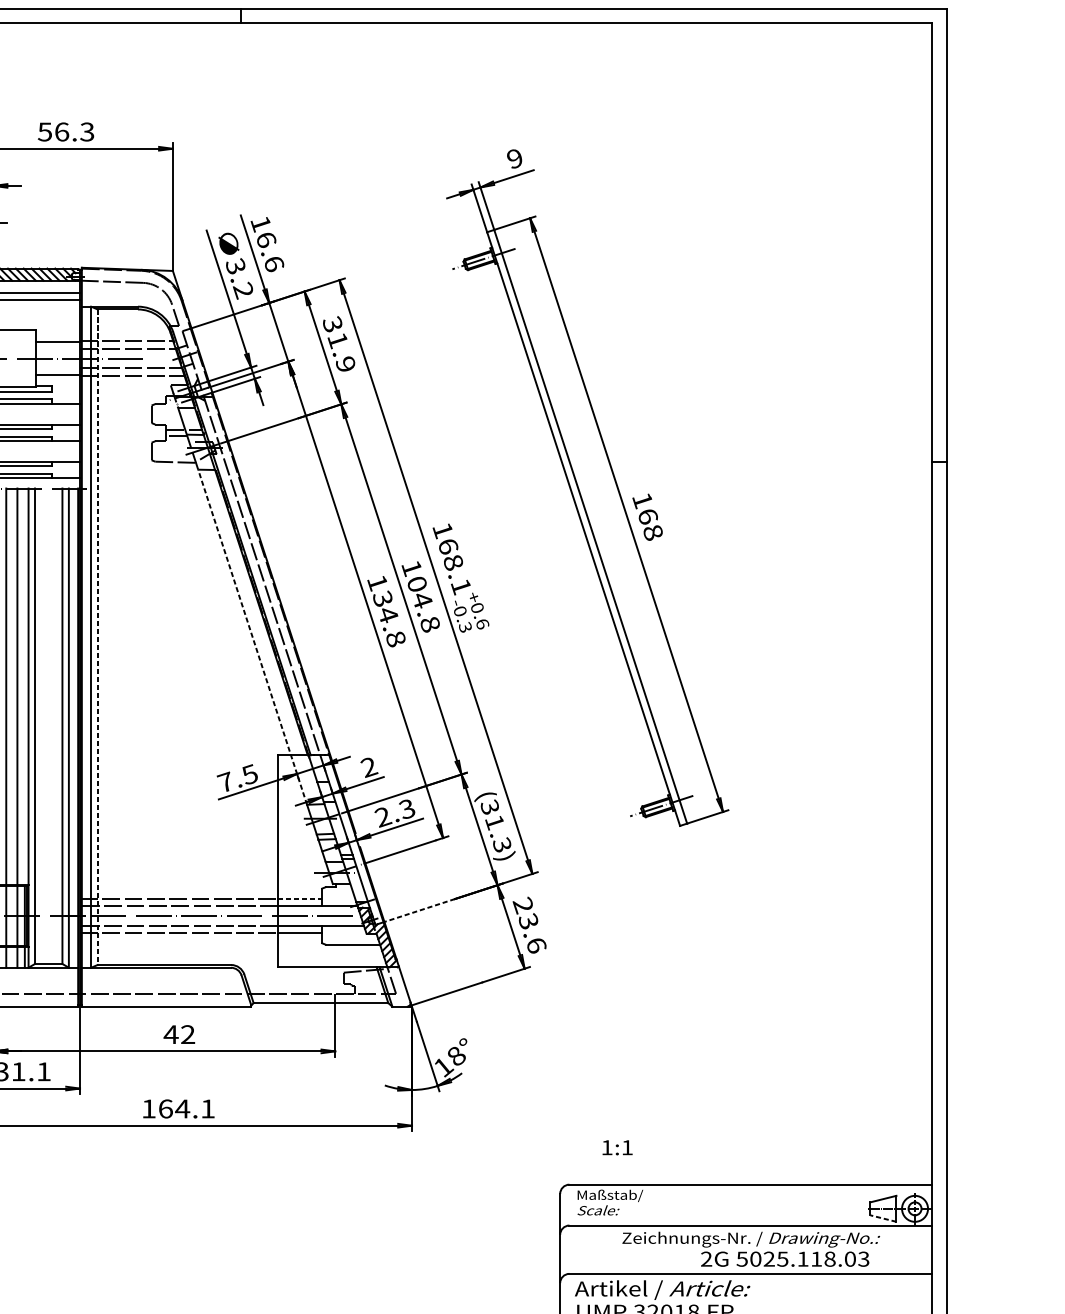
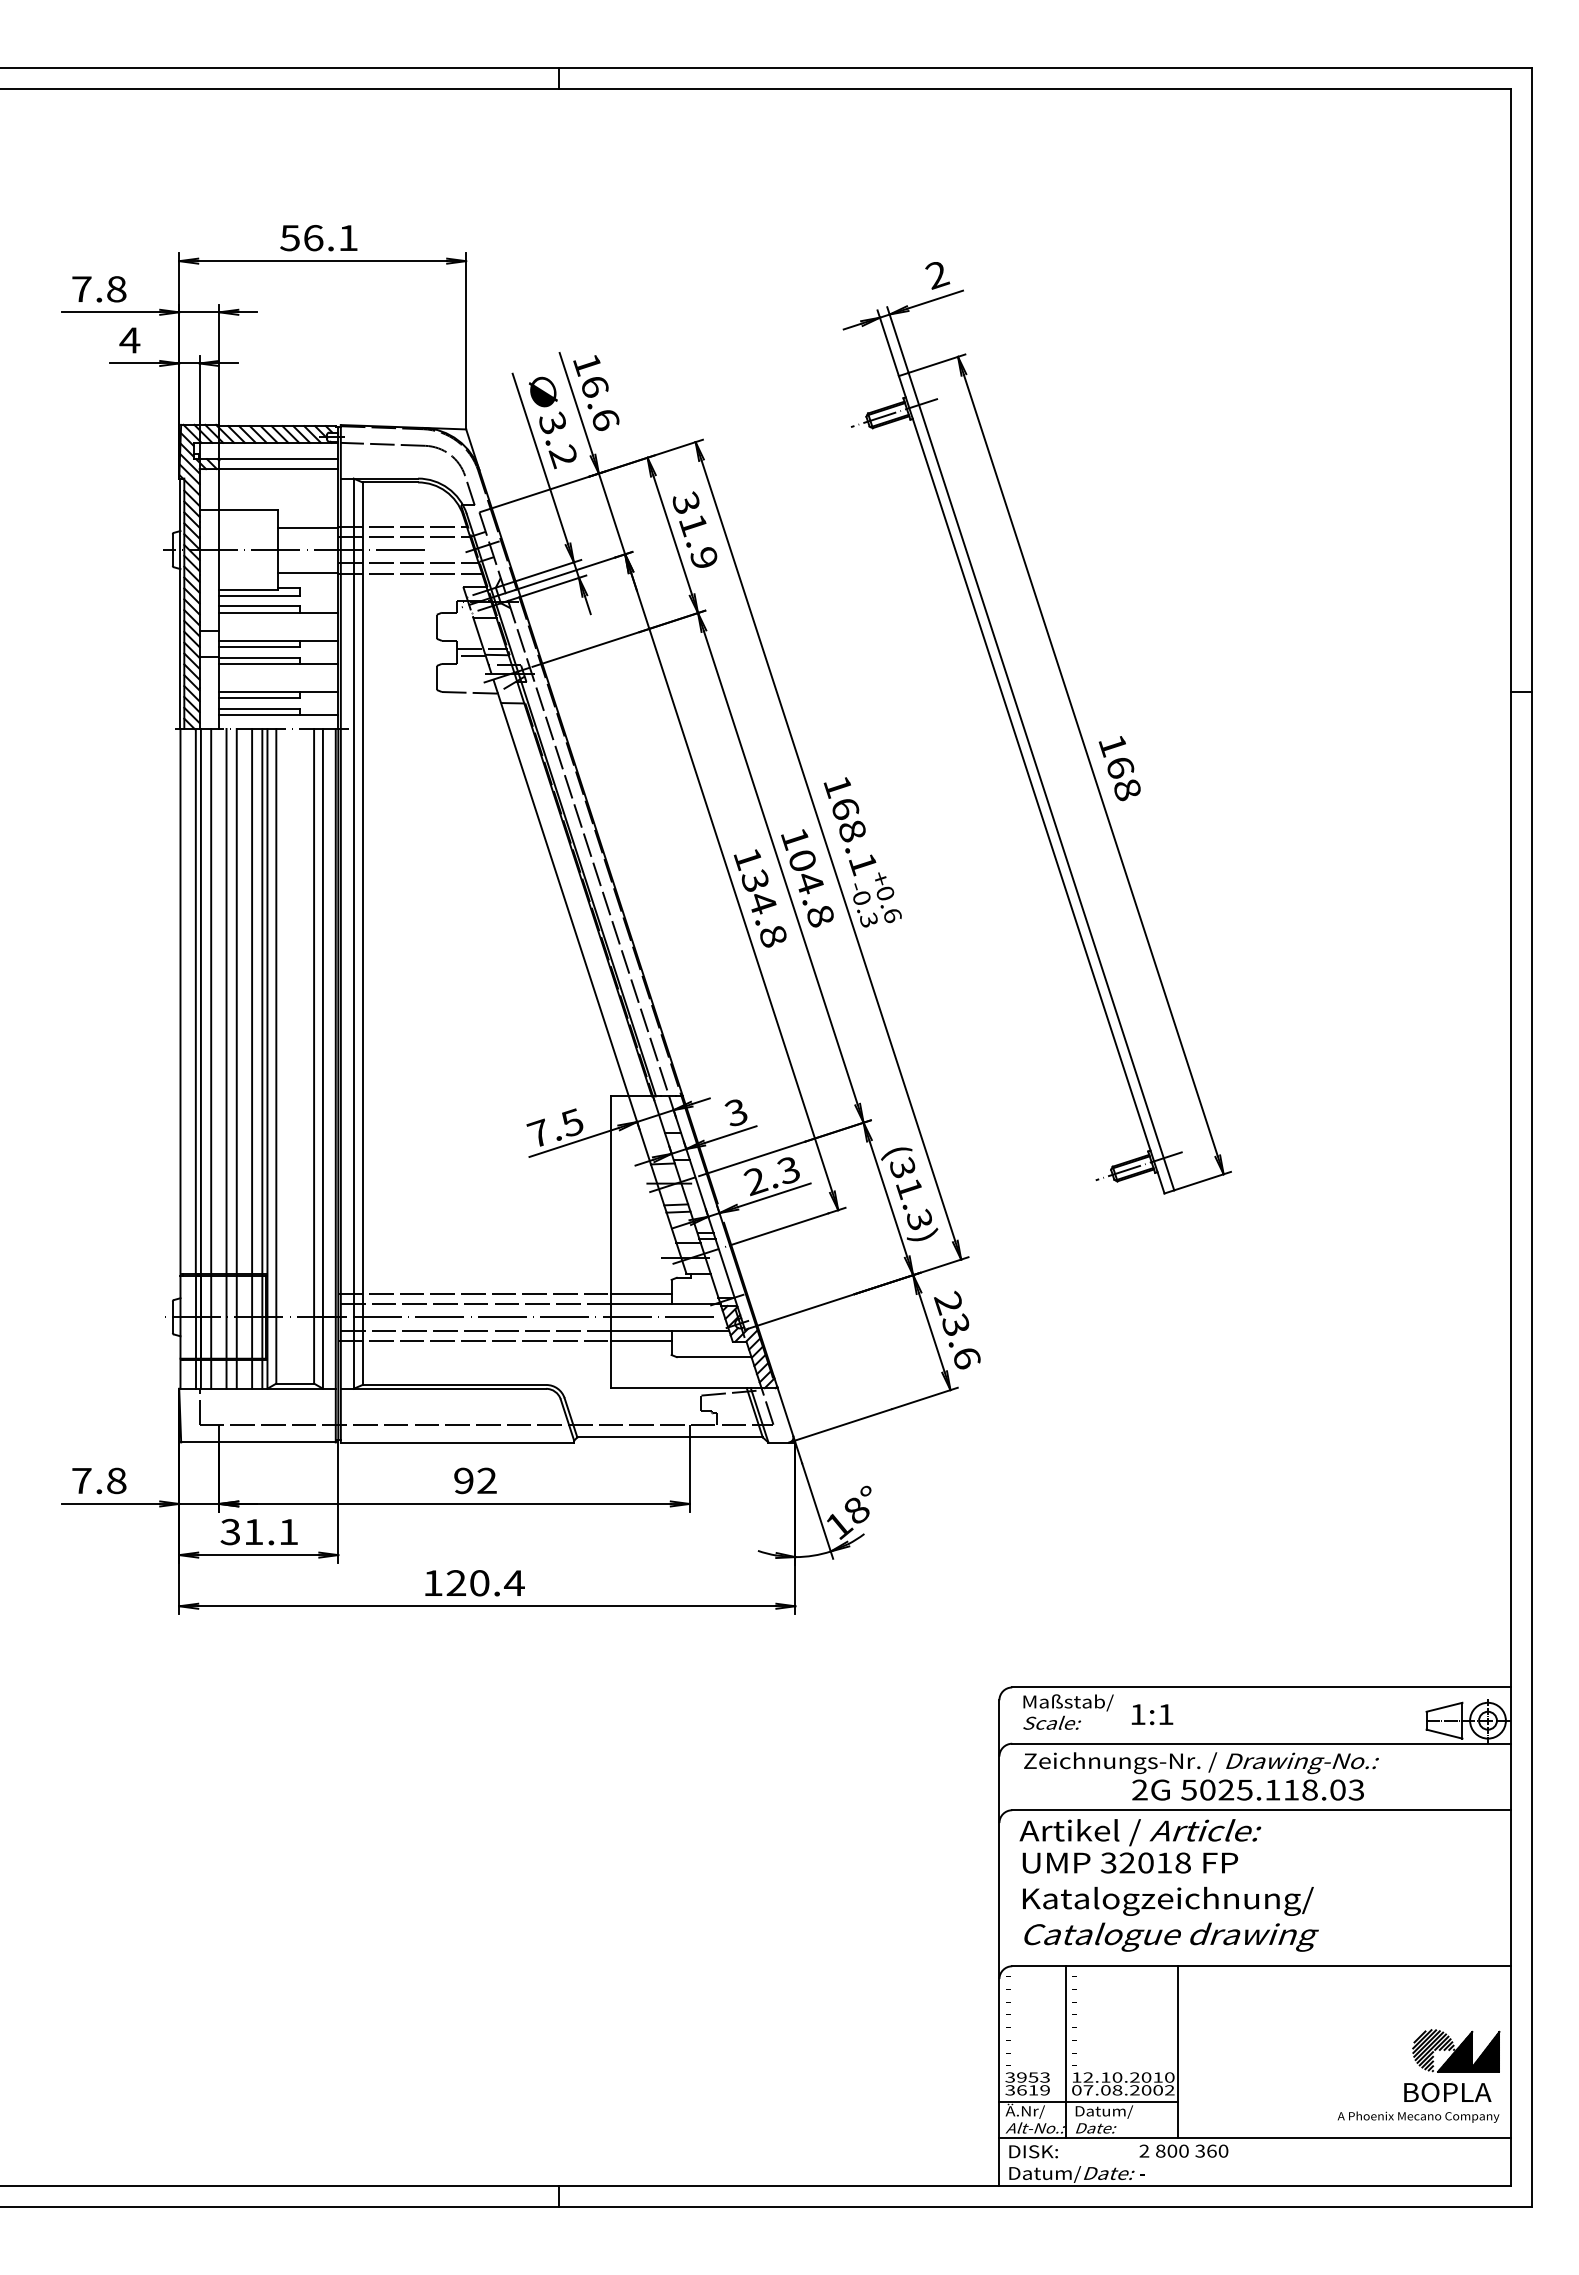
text: (86, 132) -> (347, 238), 56.3 -> 56.1
text: (515, 159) -> (937, 275), 9 -> 2
line: (97, 637) -> (362, 934), dashed -> solid
line: (253, 637) -> (576, 933), dashed -> solid
line: (24, 686) -> (262, 1001), added
text: (369, 767) -> (736, 1113), 2 -> 3
line: (300, 898) -> (641, 1293), dashed -> solid
line: (419, 910) -> (805, 1310), dashed -> solid
text: (170, 1034) -> (463, 1480), 42 -> 92
text: (186, 1109) -> (485, 1583), 164.1 -> 120.4
text: (617, 1147) -> (1152, 1714), moved
line: (883, 1218) -> (1444, 1734), dashed -> solid
text: (751, 1249) -> (1201, 1776), moved

